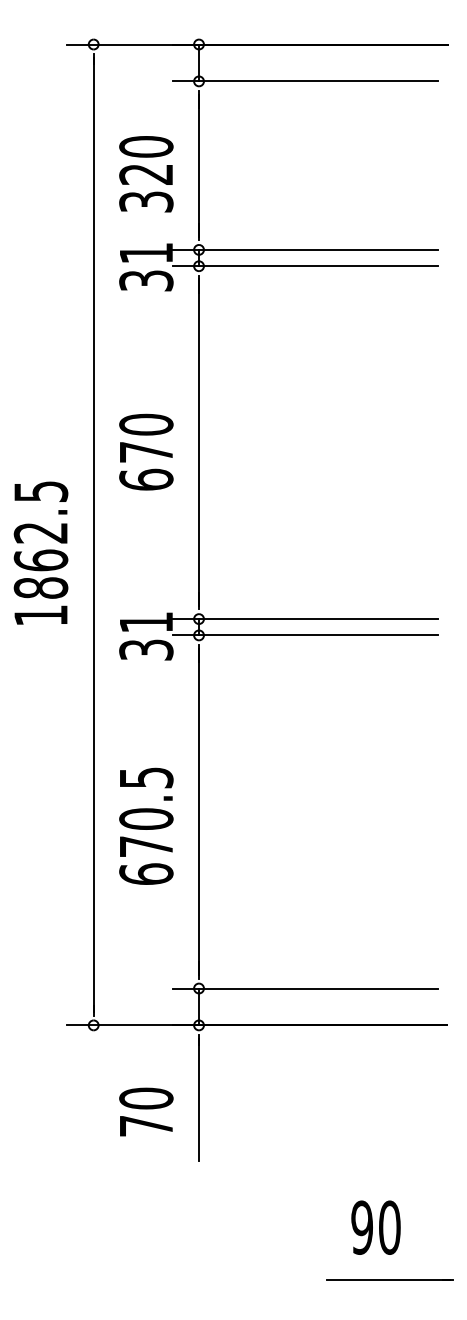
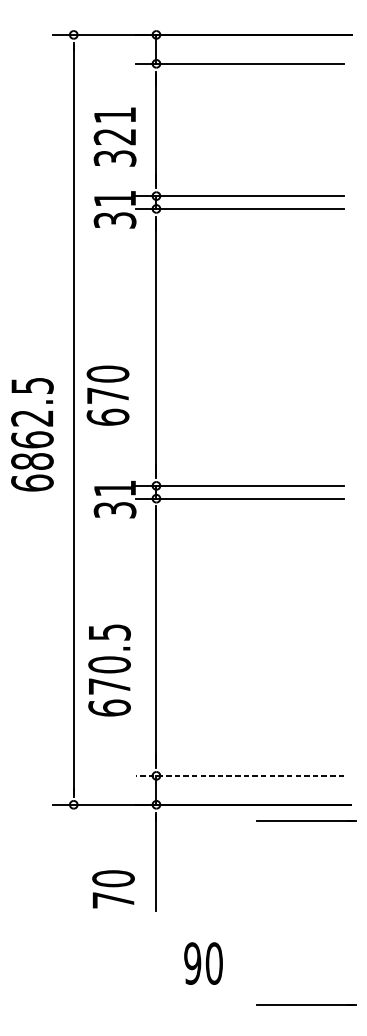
text: (146, 146) -> (115, 114), 320 -> 321
text: (146, 451) -> (108, 395), moved
text: (40, 615) -> (32, 483), 1862.5 -> 6862.5
text: (146, 825) -> (109, 669), moved
line: (305, 988) -> (240, 775), solid -> dashed
line: (389, 1045) -> (305, 820), added
text: (146, 1111) -> (113, 888), moved
text: (375, 1227) -> (203, 963), moved

